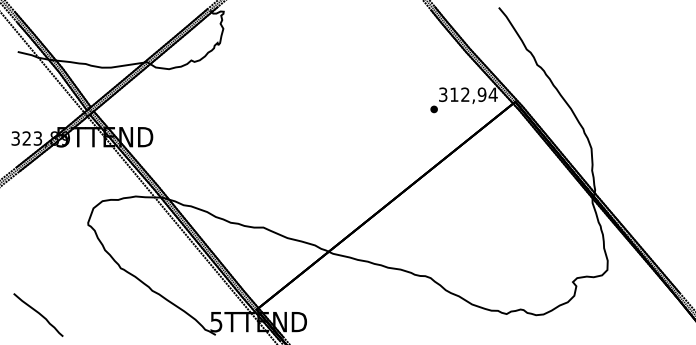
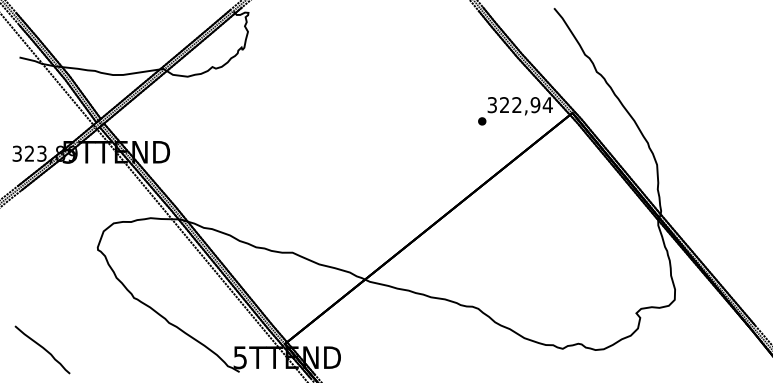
text: (454, 94) -> (504, 104), 312,94 -> 322,94

